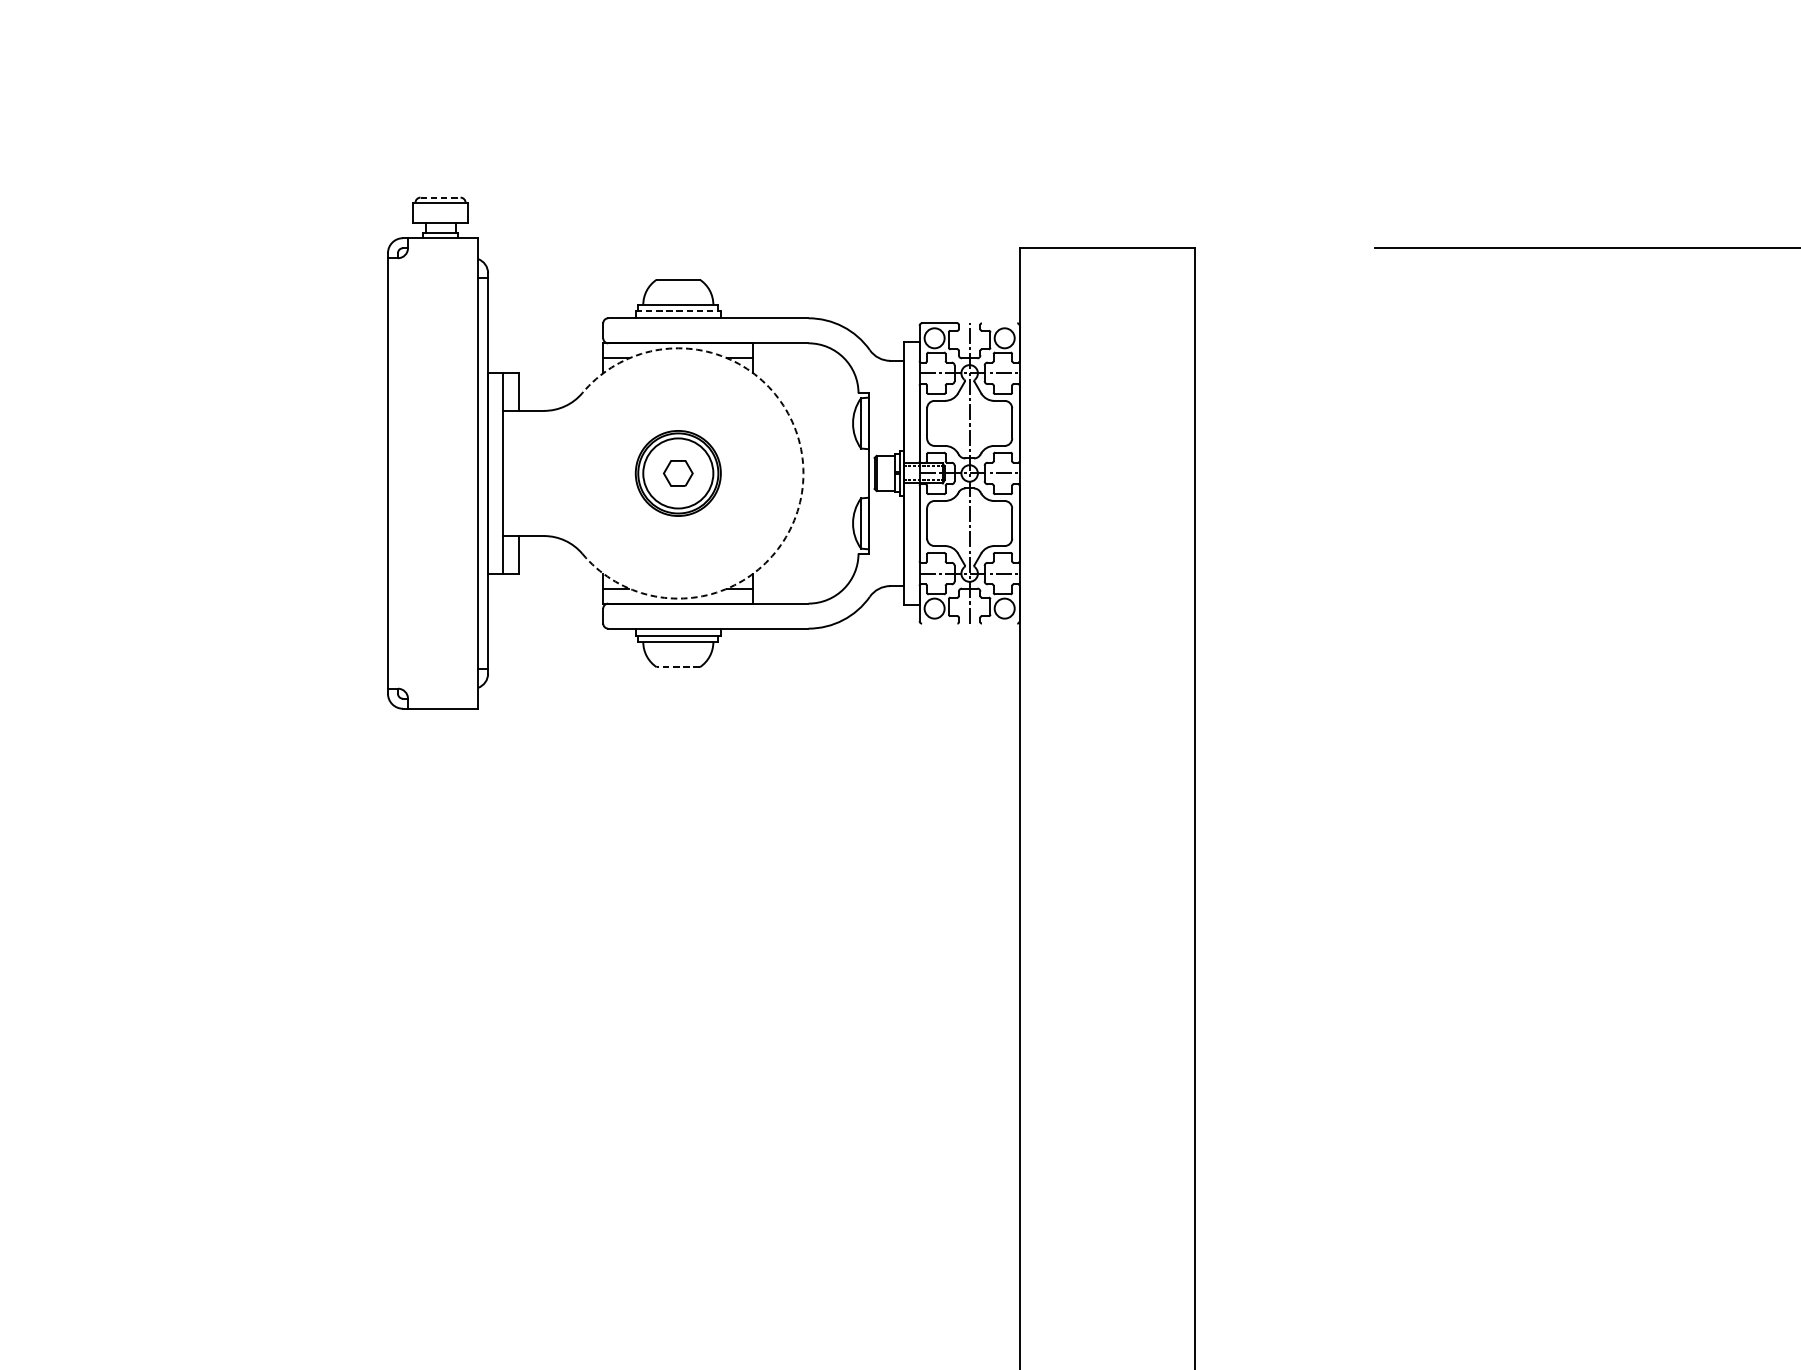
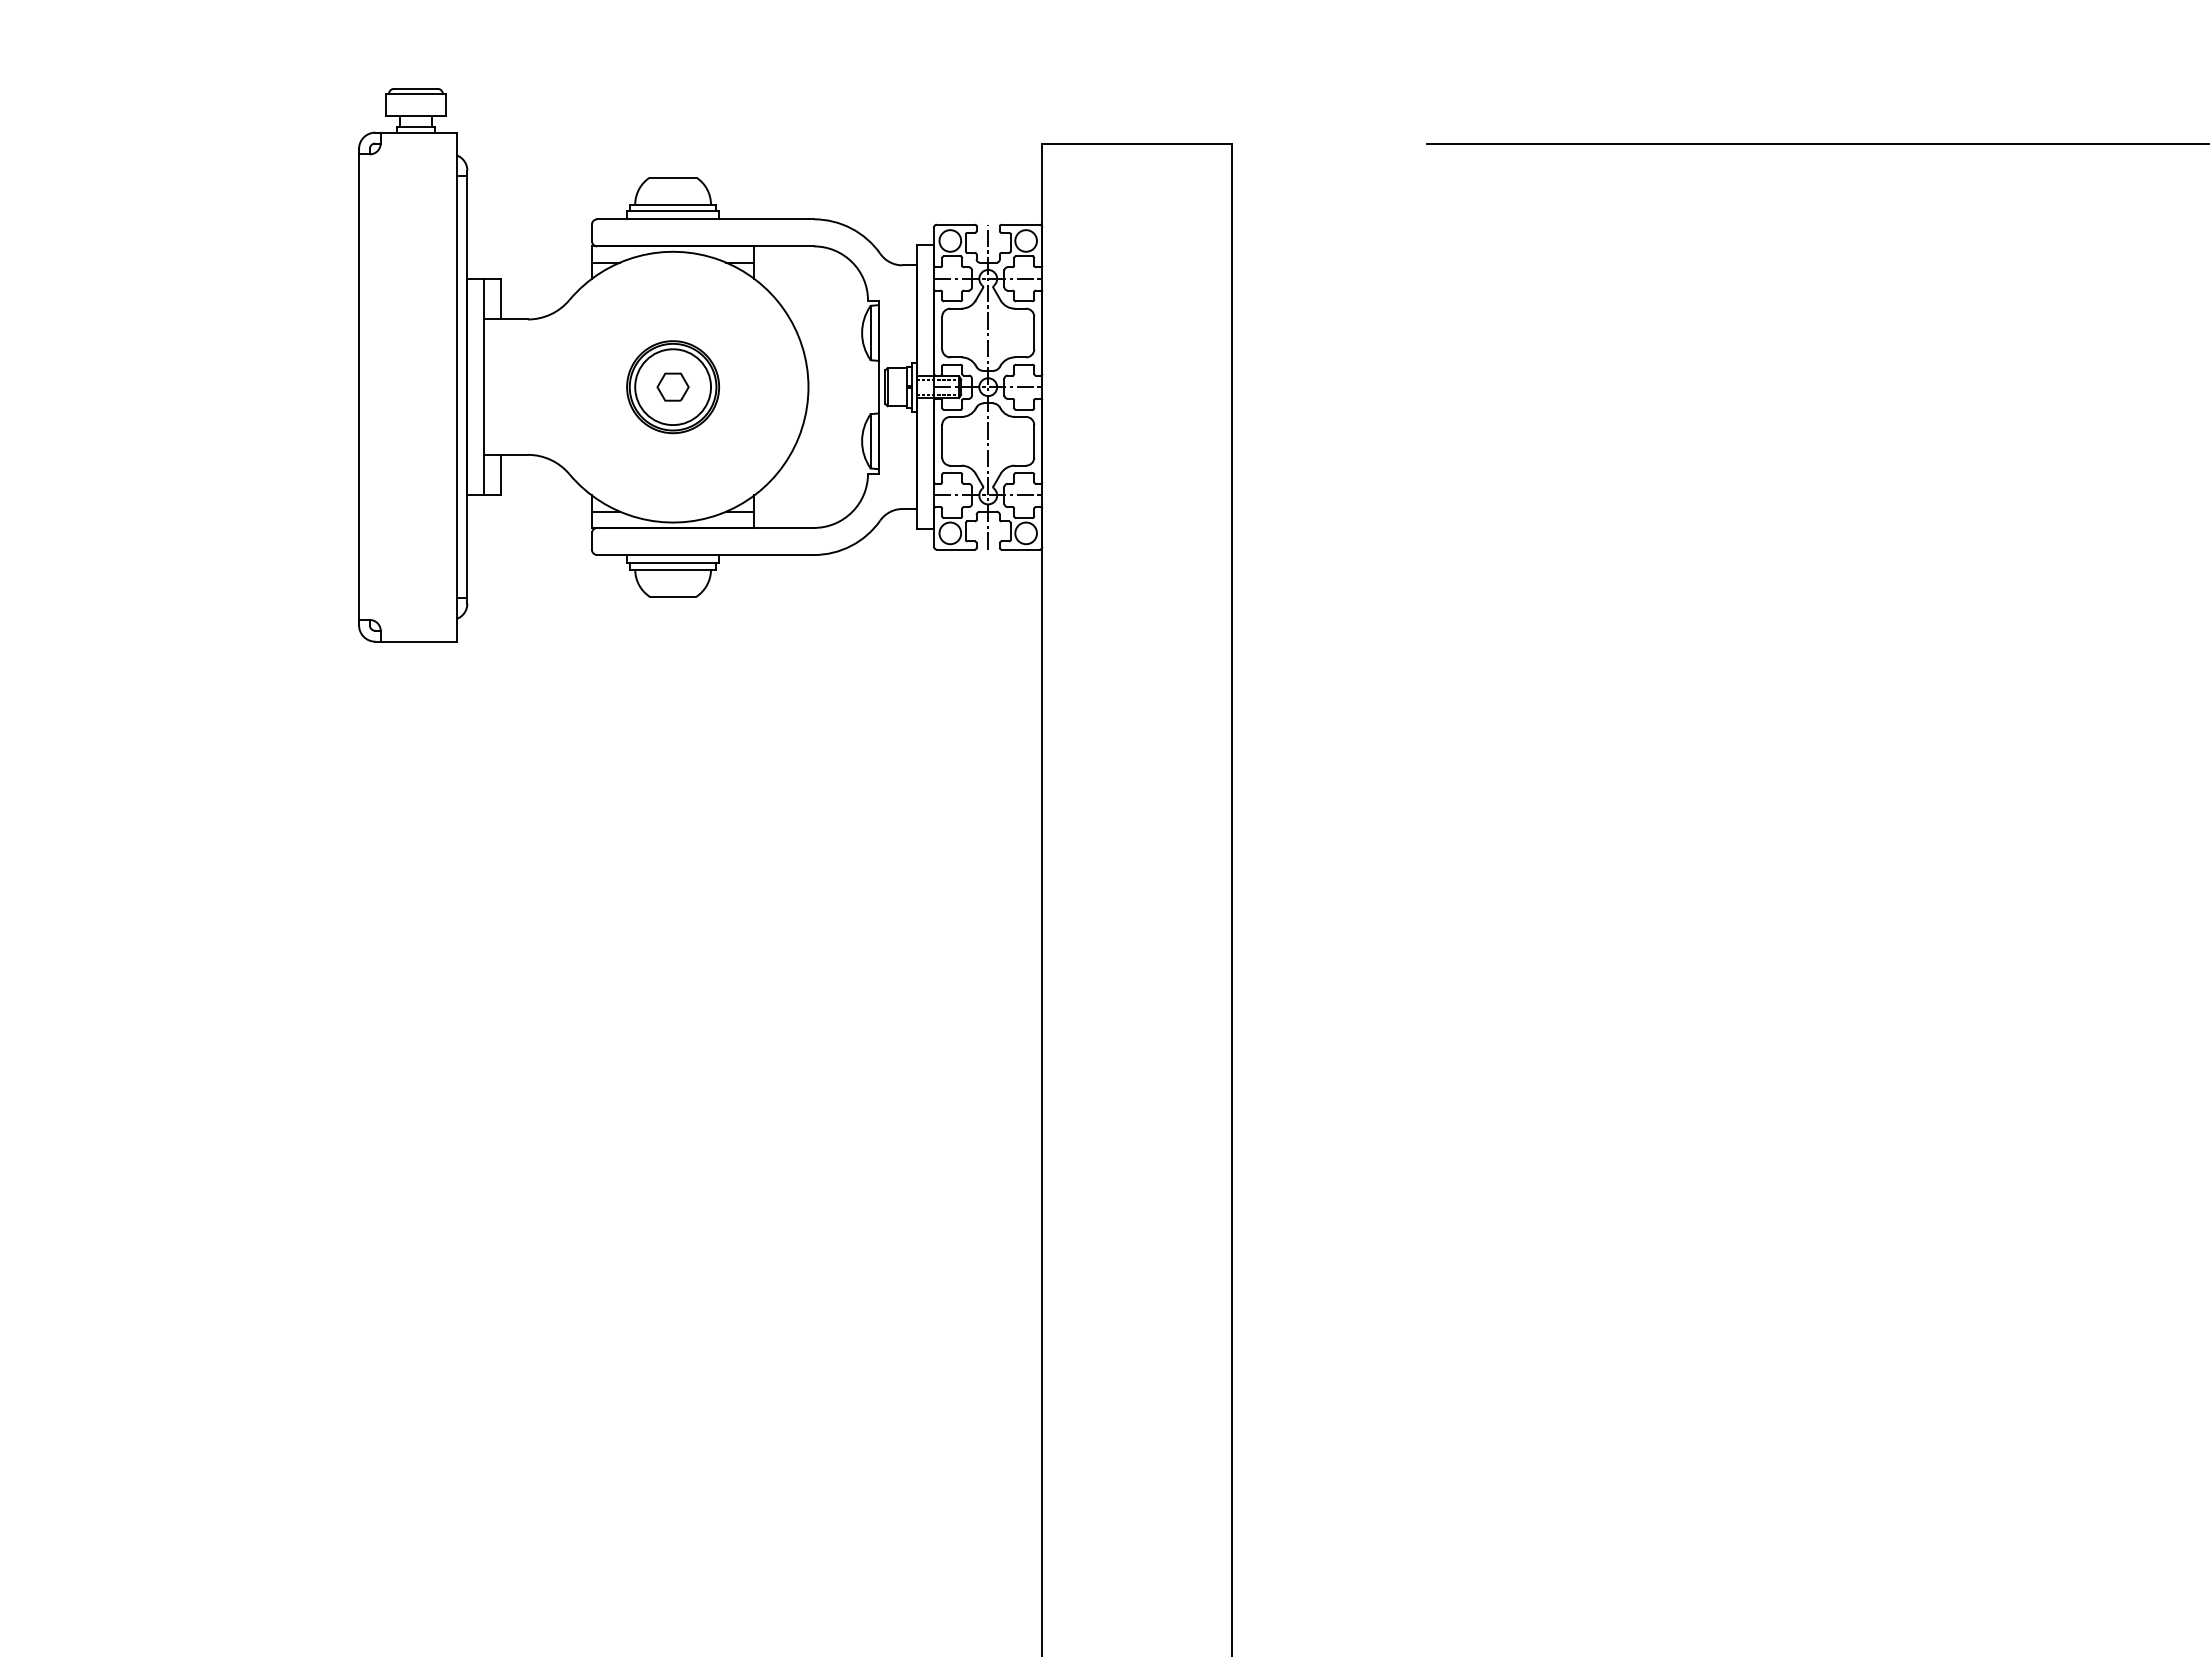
line: (440, 197) -> (415, 88), dashed -> solid
line: (678, 311) -> (673, 211), dashed -> solid
line: (999, 323) -> (1020, 224), added
arc: (803, 473) -> (808, 387), dashed -> solid
line: (939, 623) -> (955, 549), added
line: (999, 623) -> (1020, 549), added
line: (677, 666) -> (672, 596), dashed -> solid

